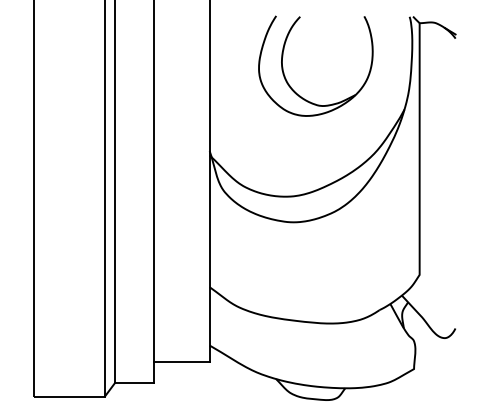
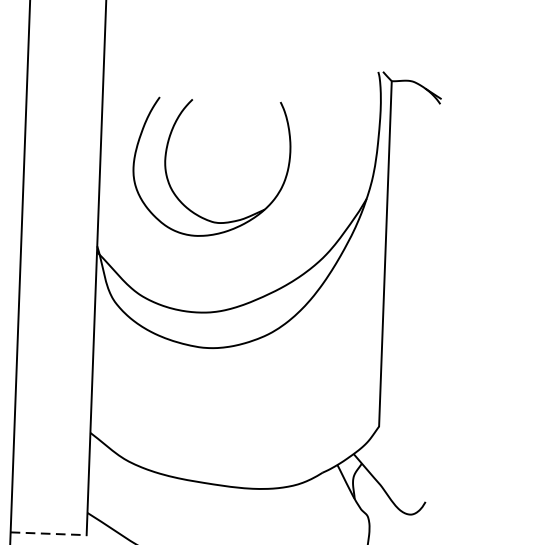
part: (285, 75) -> (169, 179), moved
line: (181, 361) -> (47, 533), solid -> dashed

